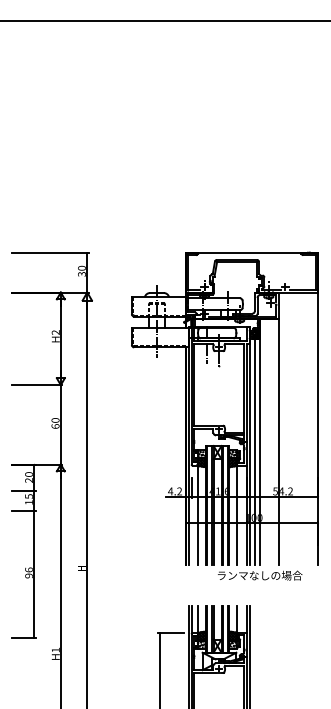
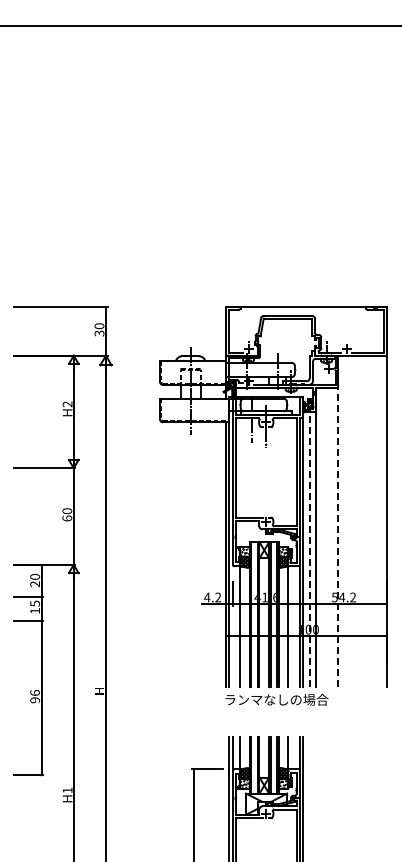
line: (278, 442) -> (338, 537), solid -> dashed
line: (254, 451) -> (309, 549), solid -> dashed
text: (259, 575) -> (276, 699), moved

